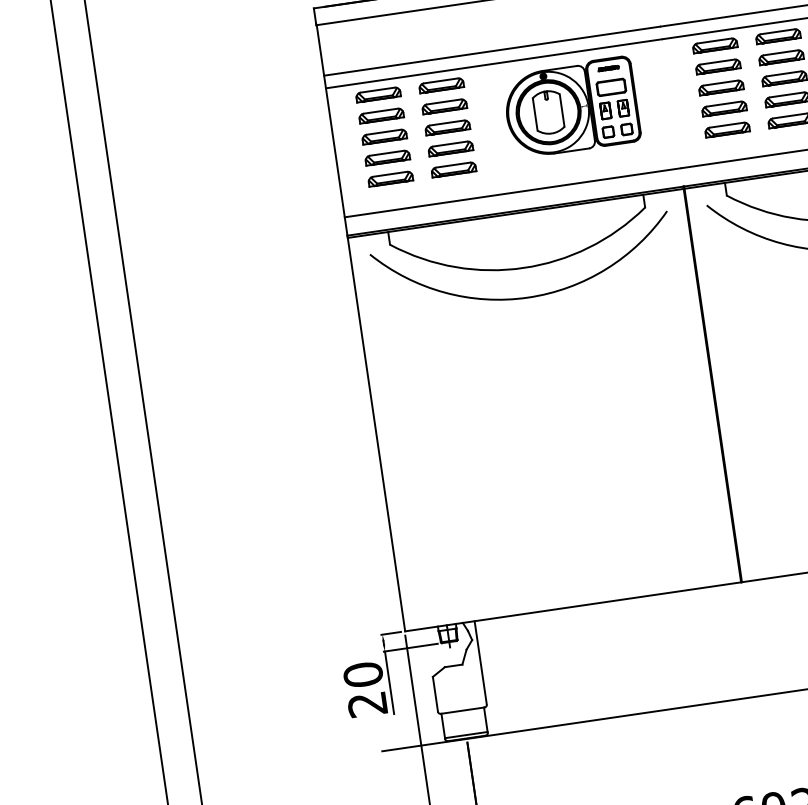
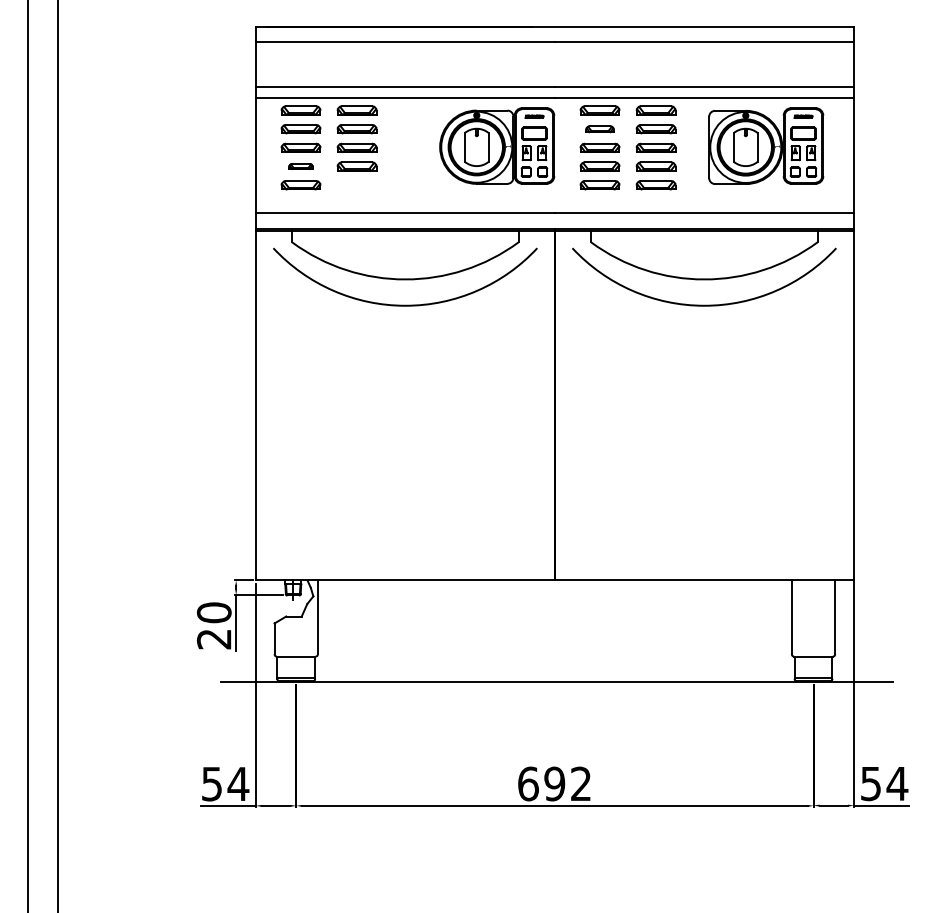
part: (717, 67) -> (599, 129), size x0.7
part: (571, 106) -> (497, 145), moved
part: (387, 157) -> (300, 166), size x0.6
part: (453, 170) -> (356, 185), removed

